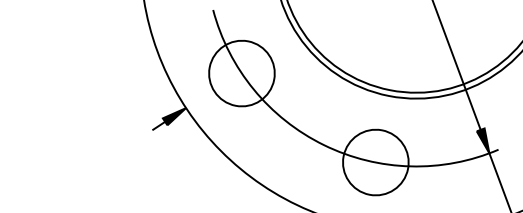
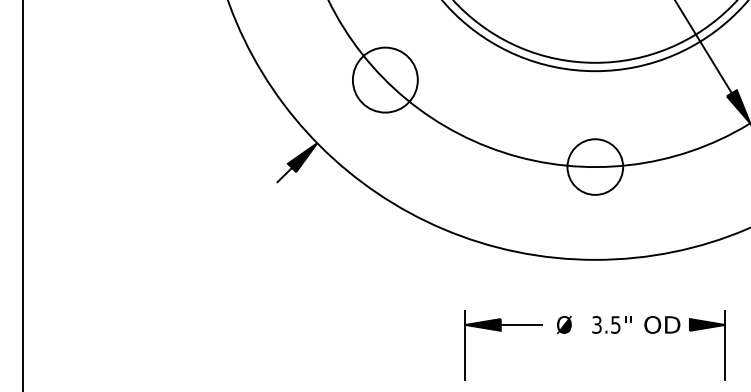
circle: (241, 73) -> (384, 79), size x0.7
circle: (375, 162) -> (594, 166), size x0.6

